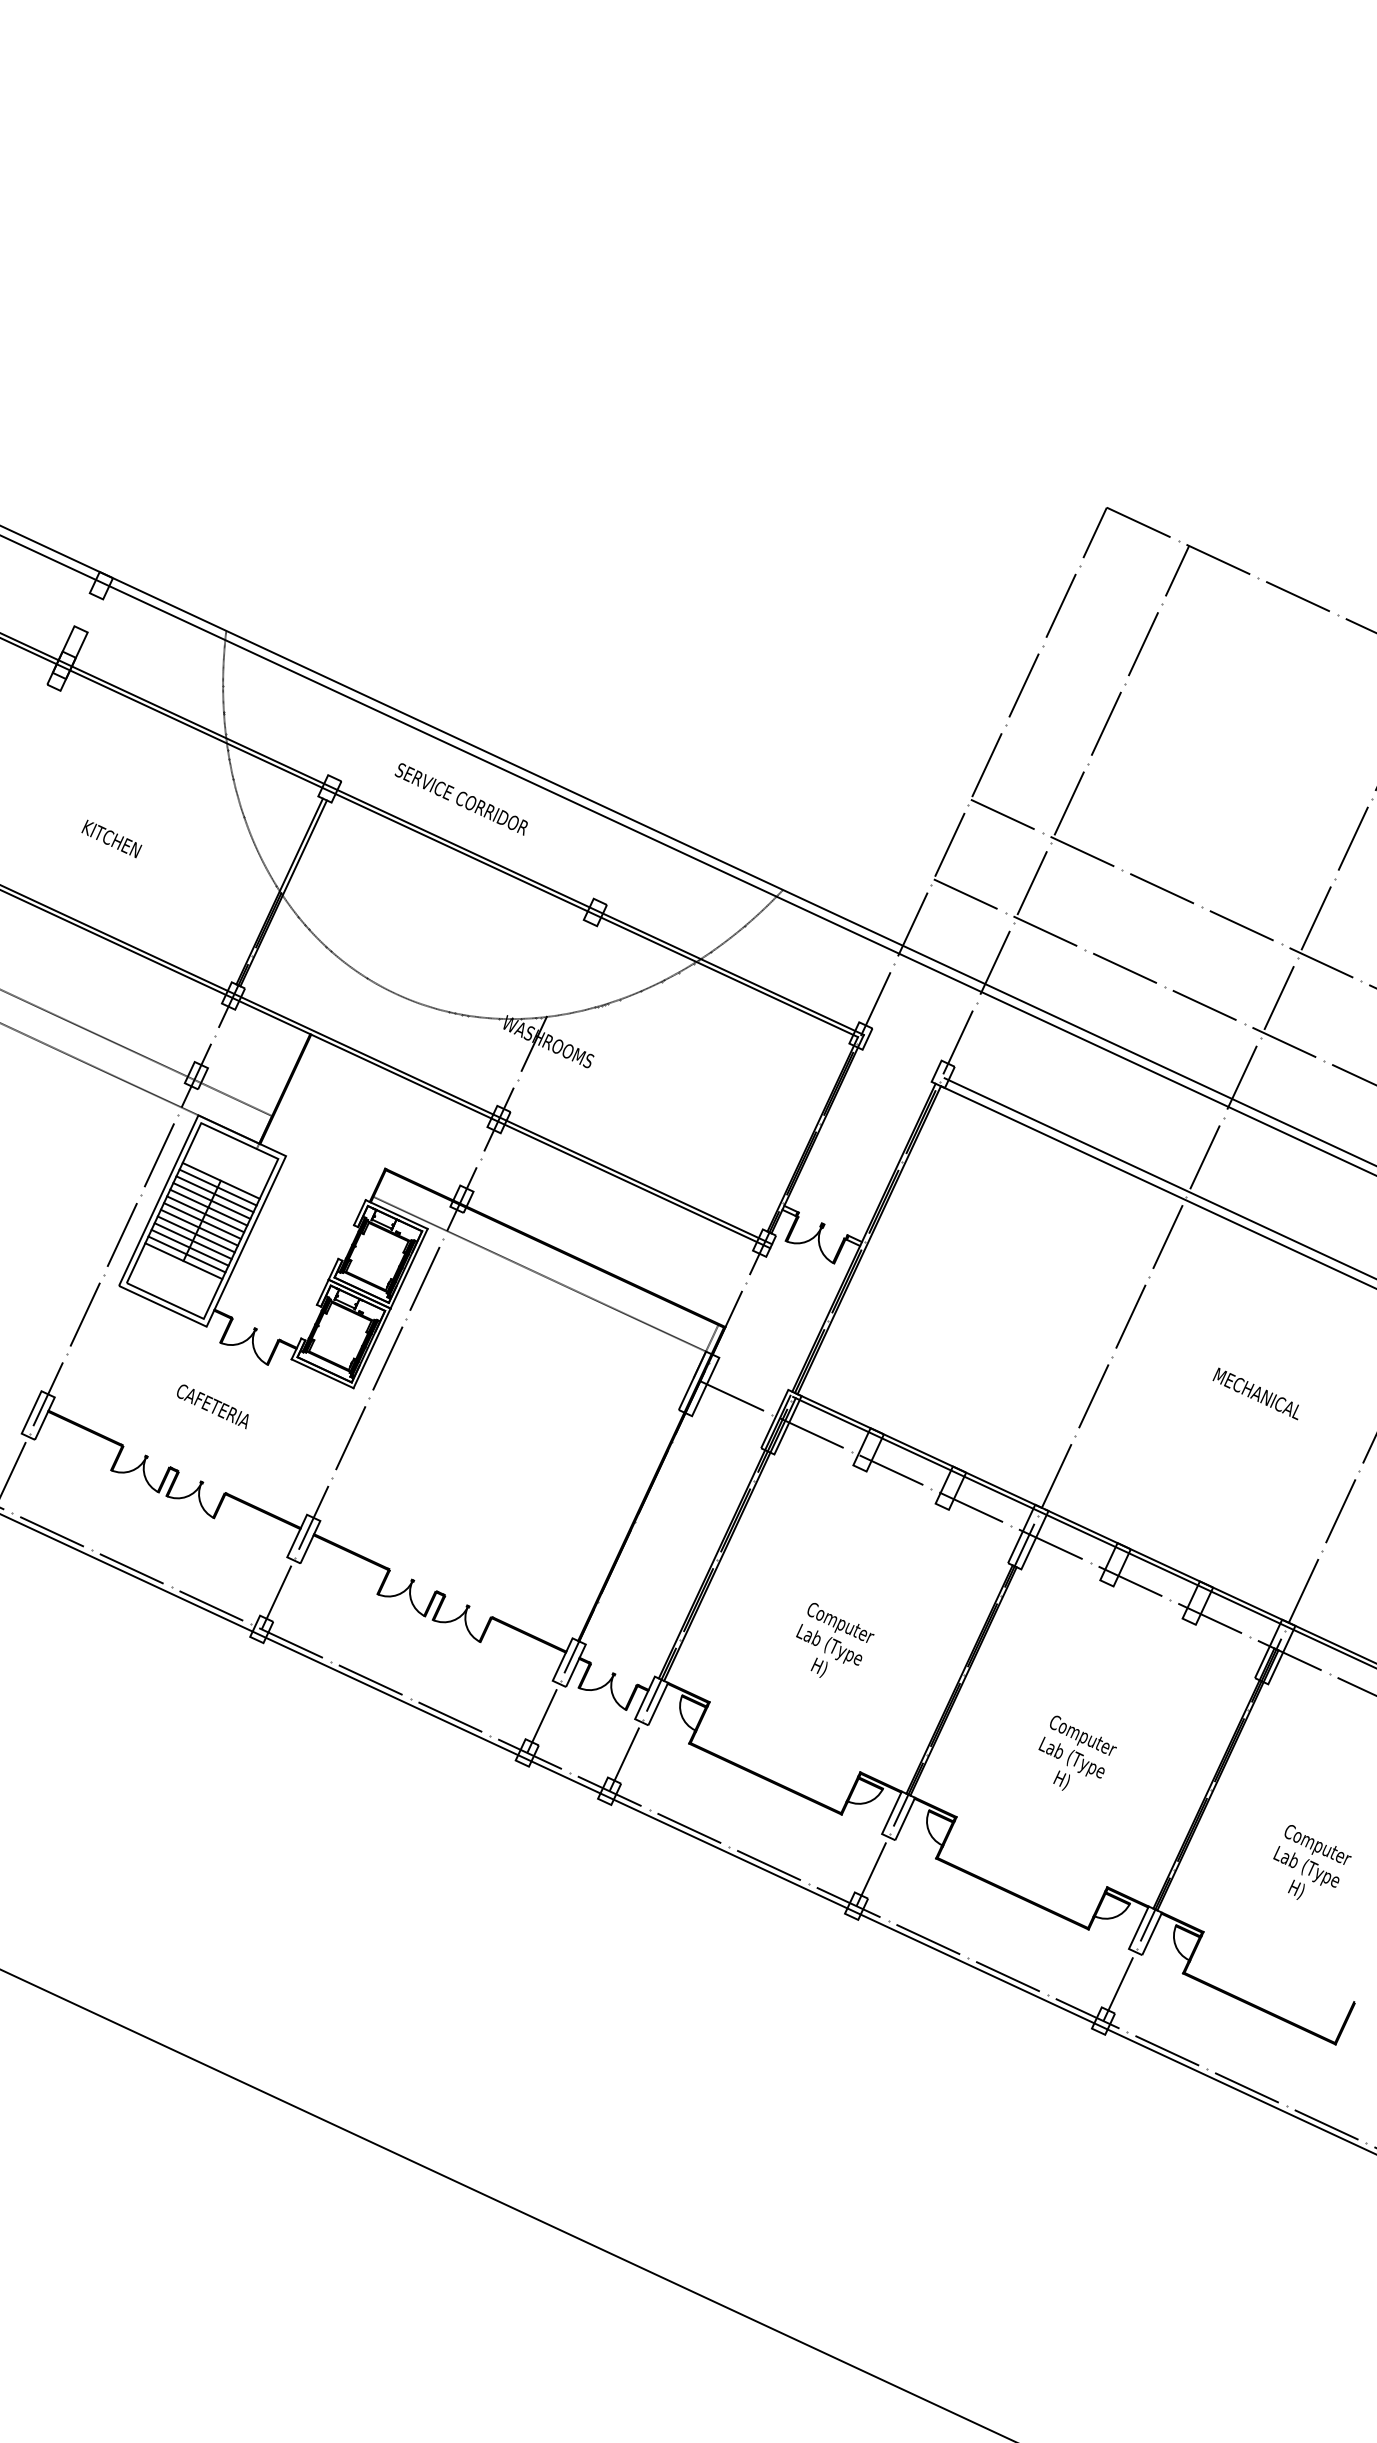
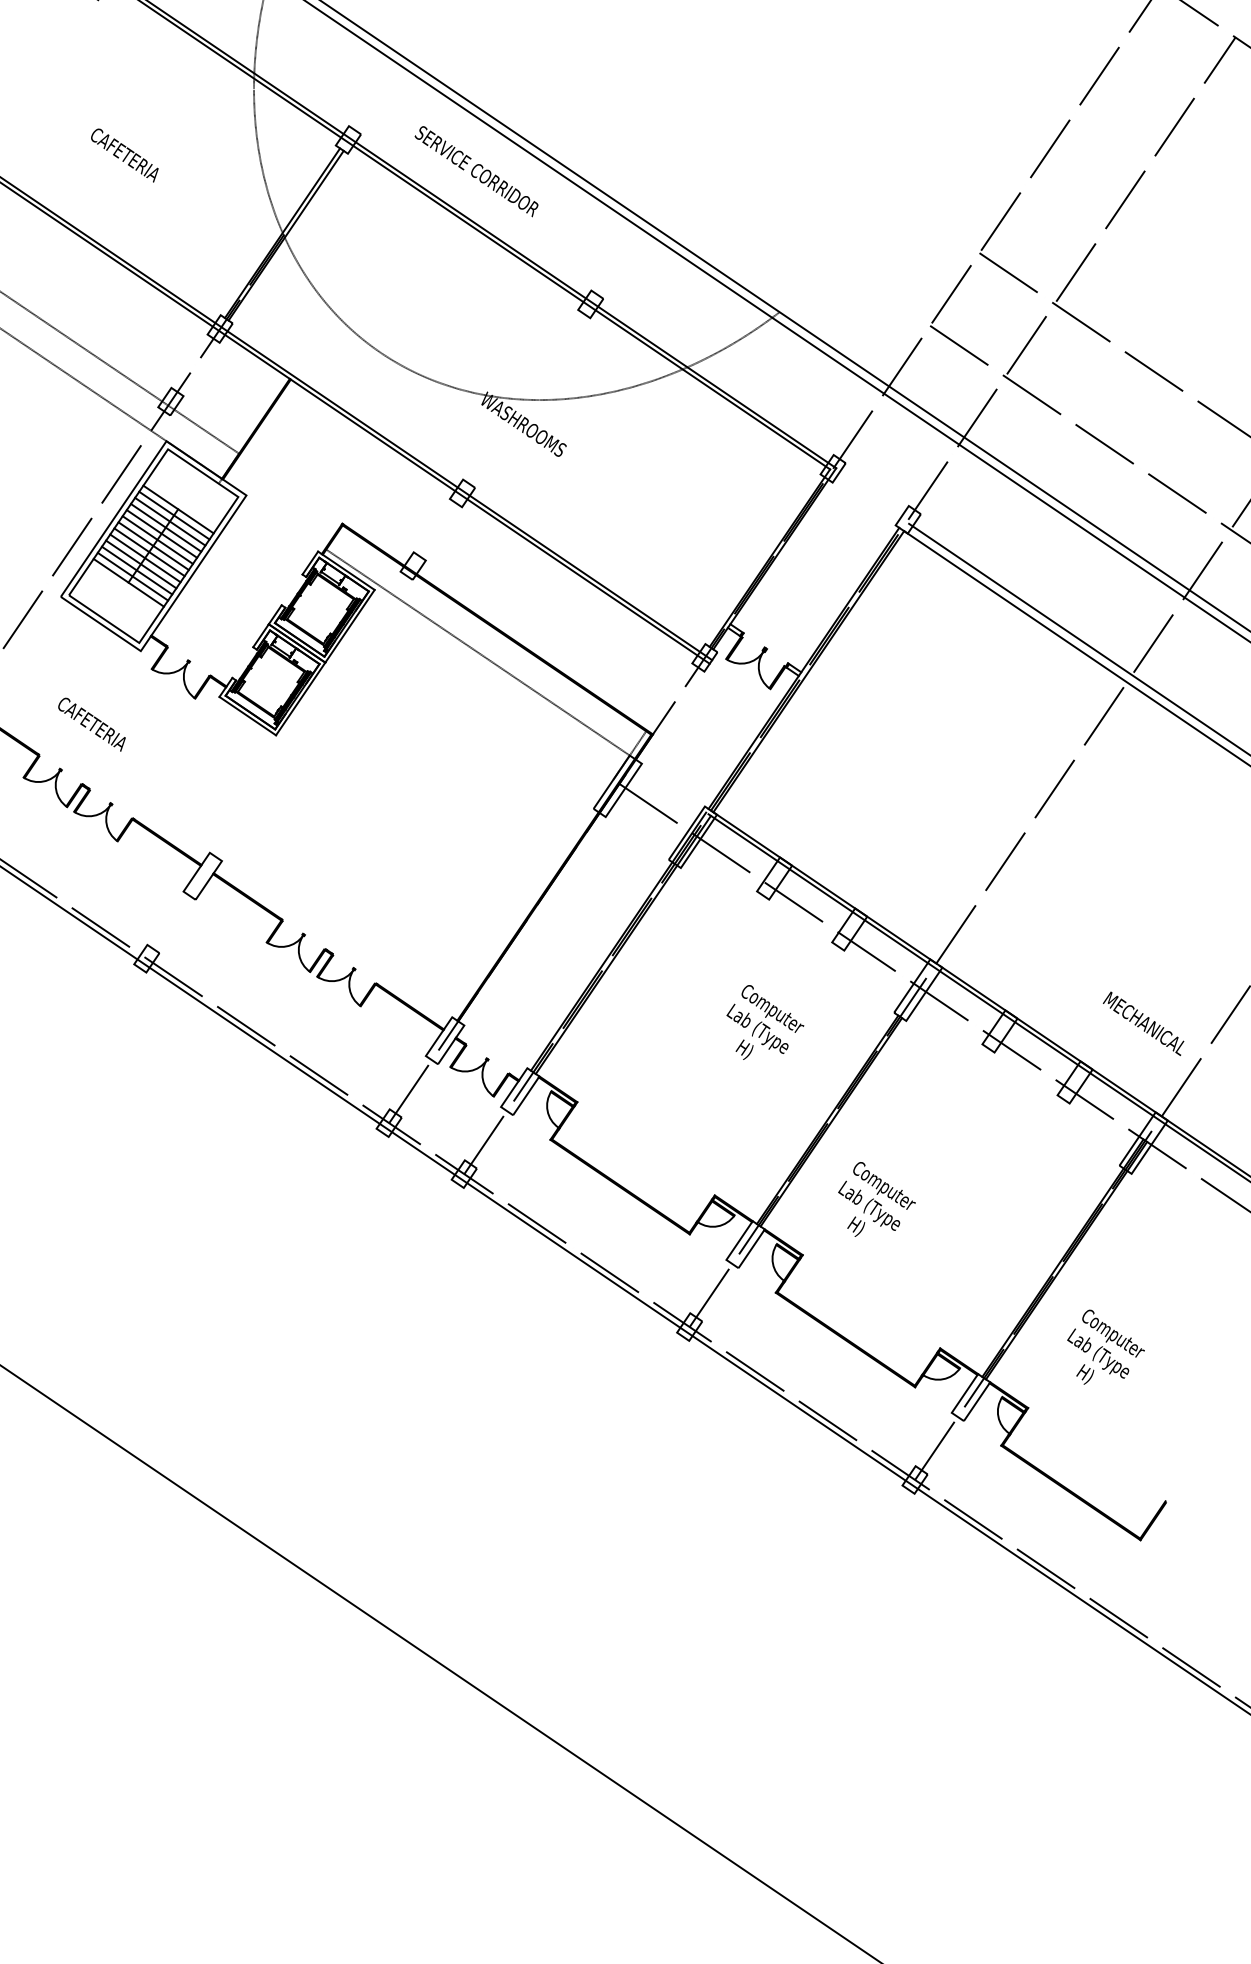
text: (111, 839) -> (124, 154), KITCHEN -> CAFETERIA
line: (404, 1322) -> (336, 678), removed
text: (1255, 1393) -> (1143, 1022), moved
text: (212, 1406) -> (91, 723), moved
text: (835, 1640) -> (764, 1025), moved
text: (1077, 1752) -> (876, 1201), moved
text: (1312, 1862) -> (1105, 1350), moved

